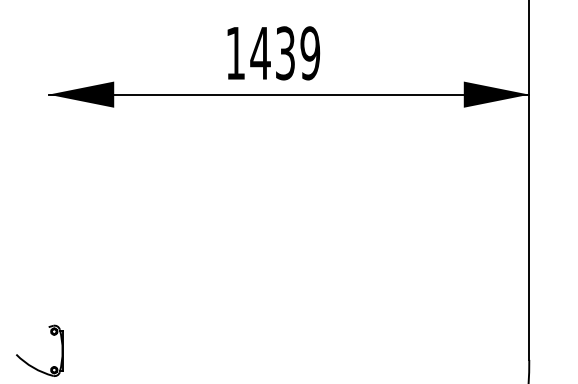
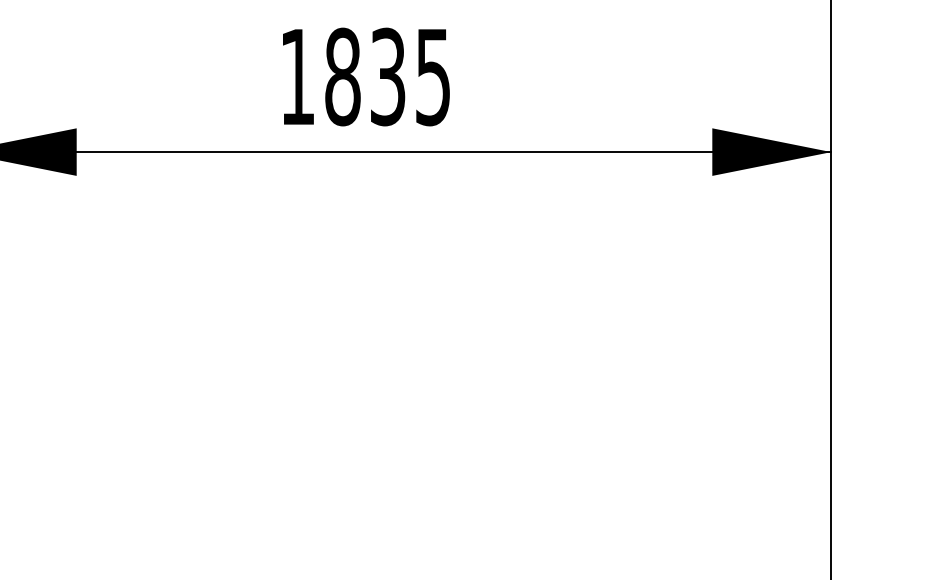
text: (285, 53) -> (388, 77), 1439 -> 1835

